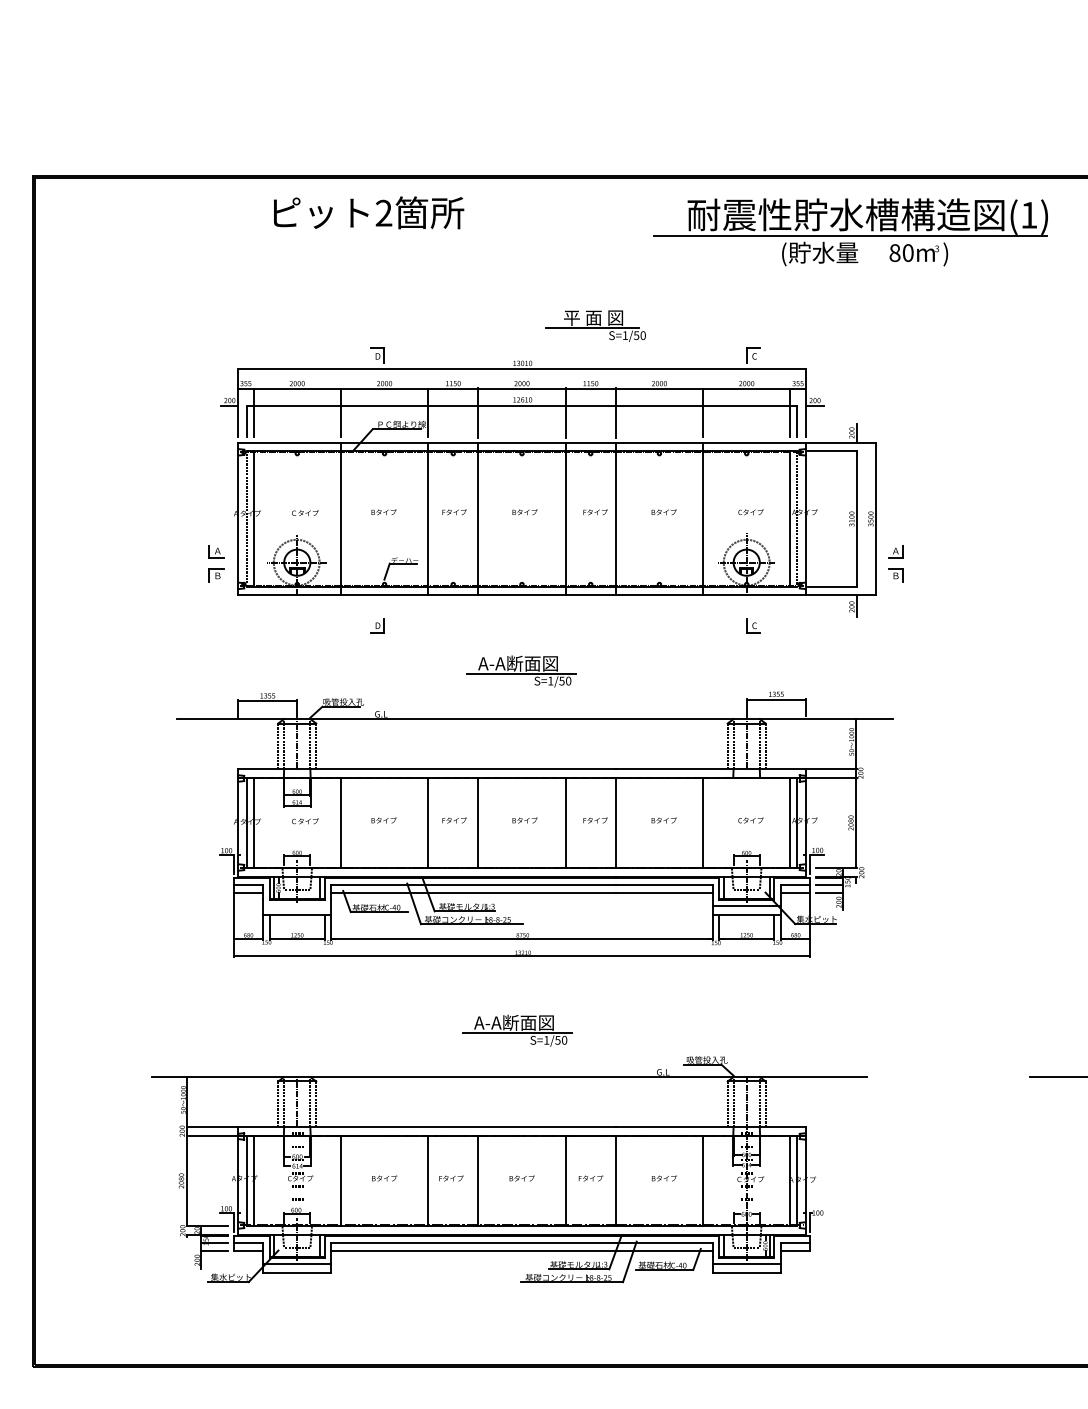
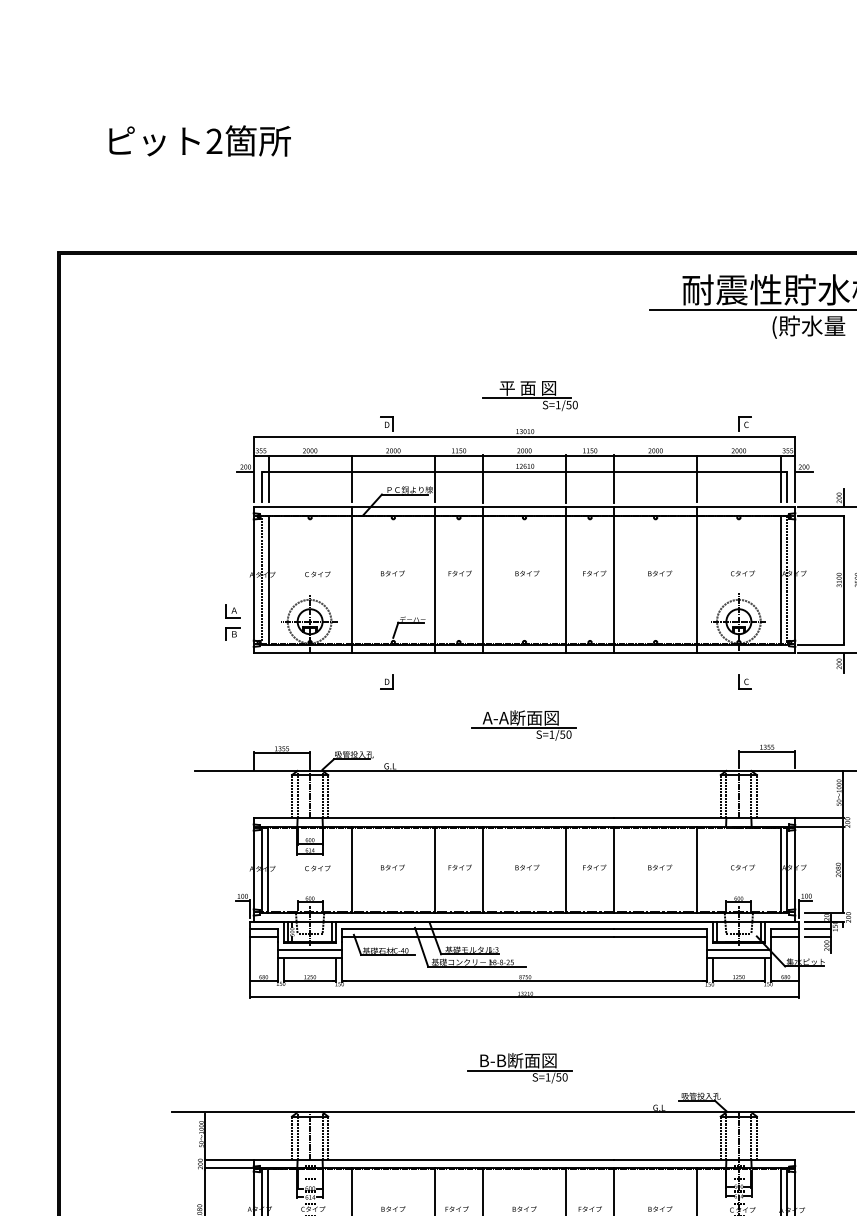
text: (368, 212) -> (199, 140), moved
part: (595, 325) -> (529, 395), moved
line: (297, 906) -> (310, 949), added
text: (514, 1022) -> (517, 1060), A-A断面図 -> B-B断面図

